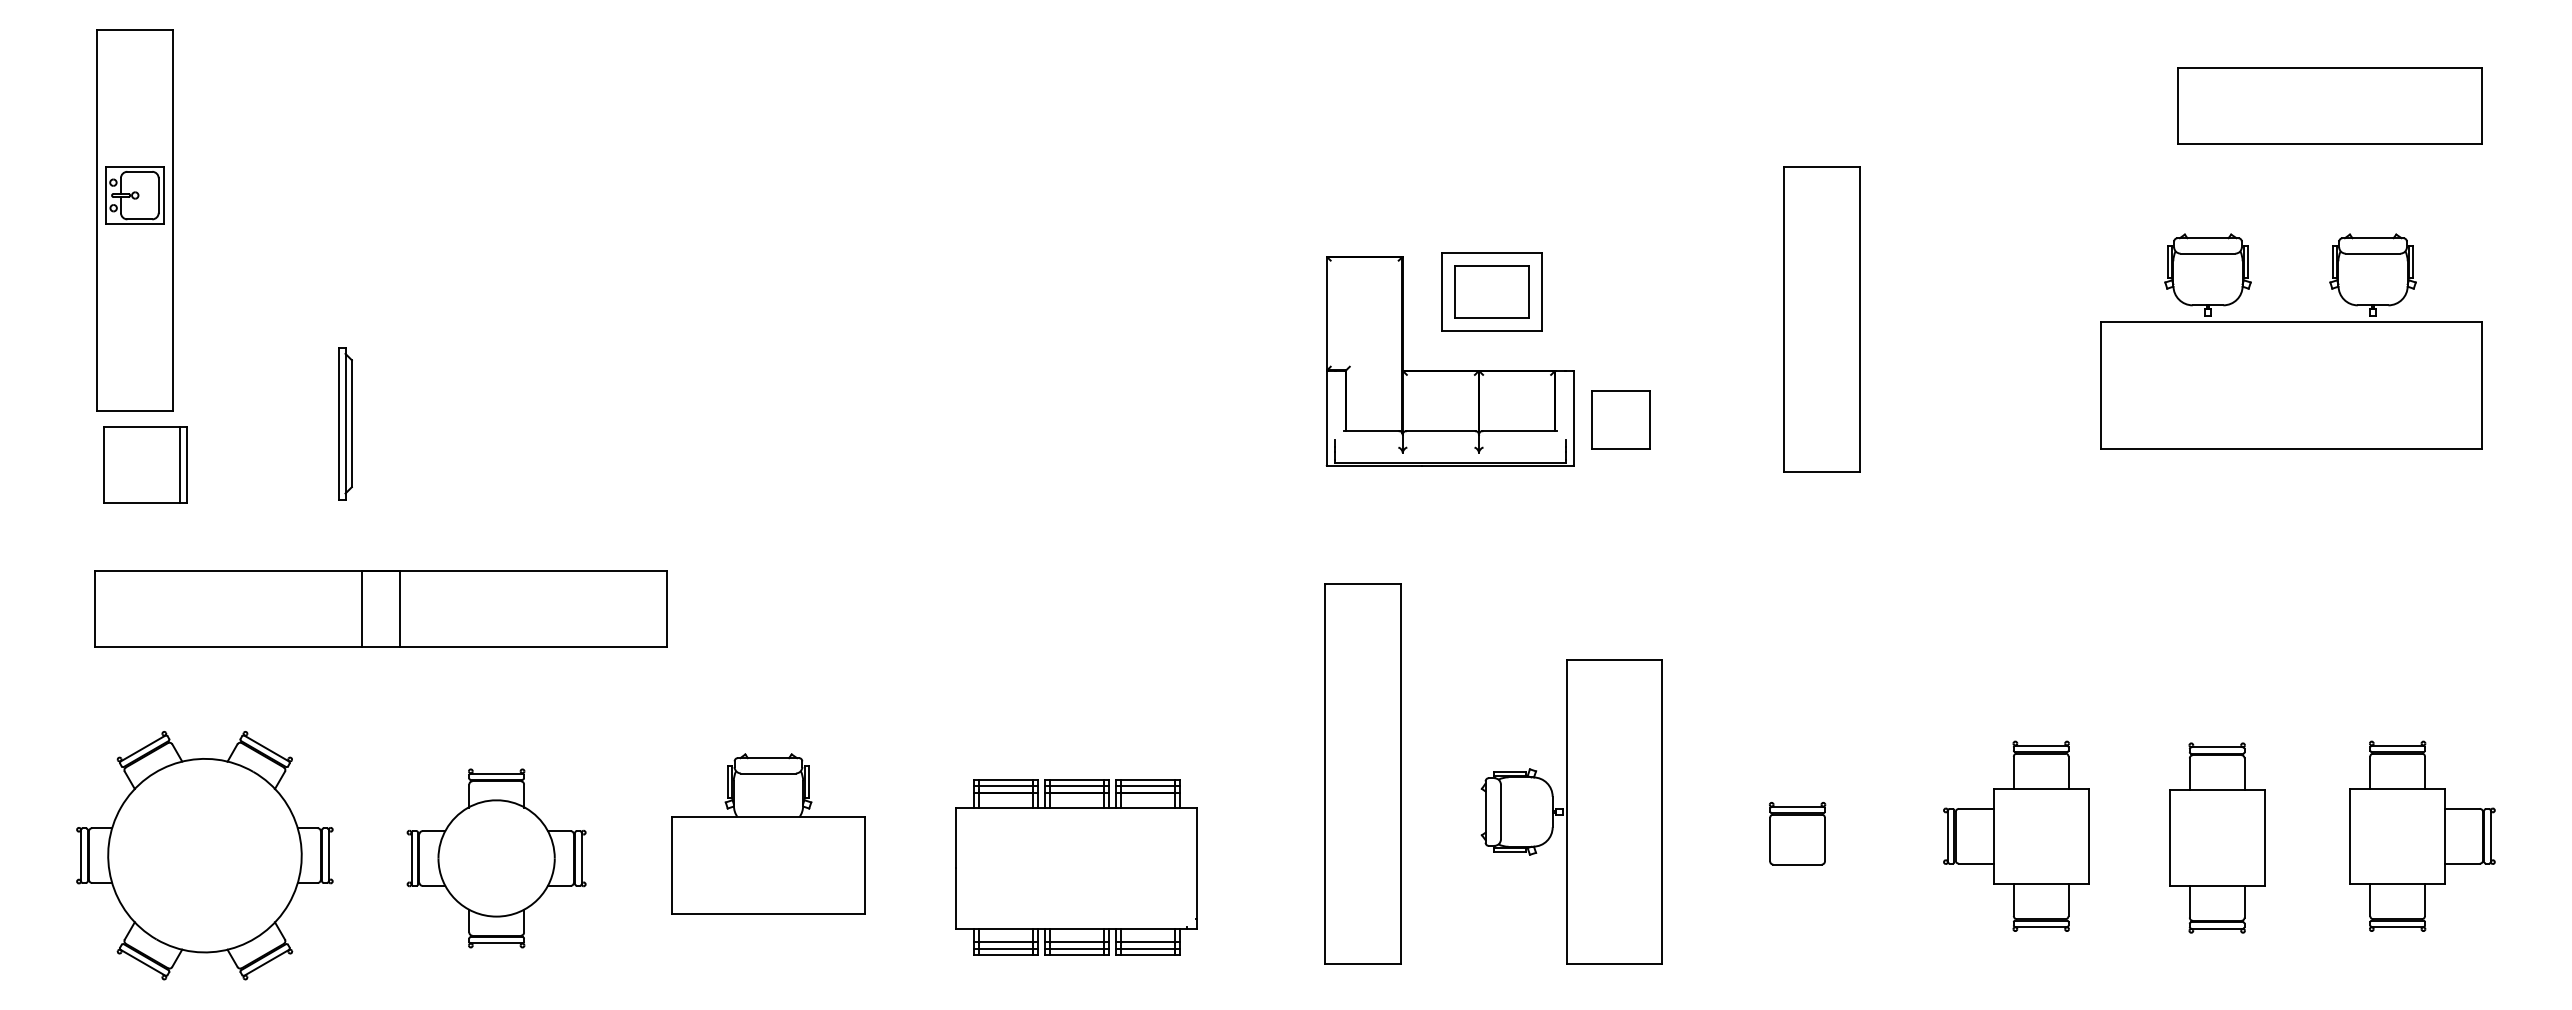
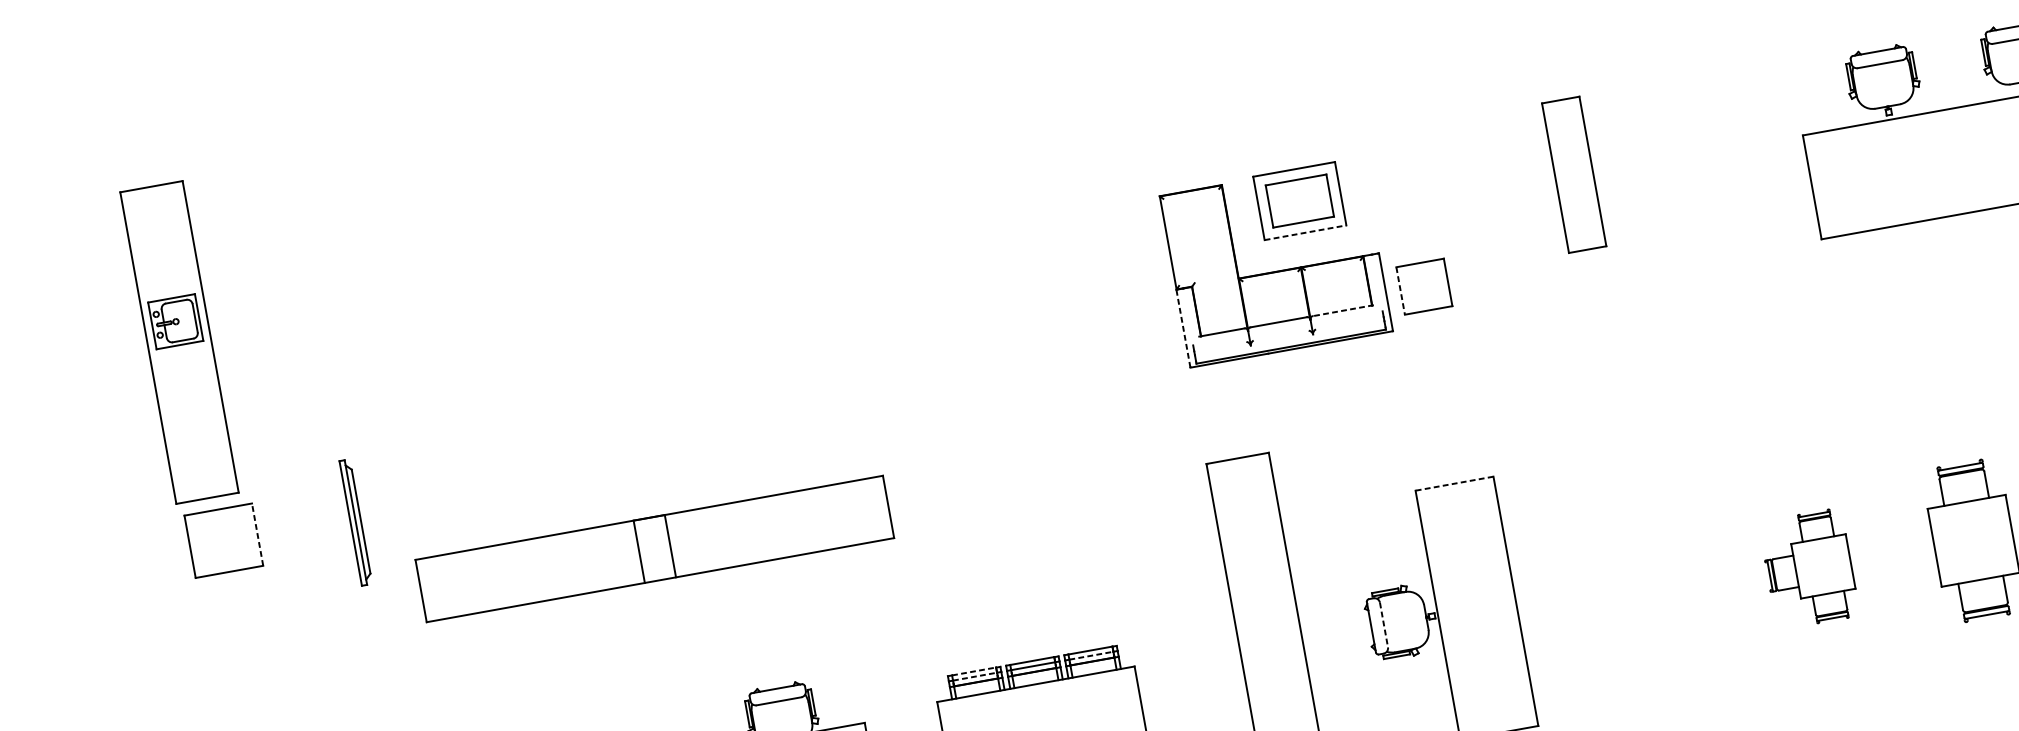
part: (1821, 319) -> (1573, 174), size x0.6
line: (1491, 330) -> (1305, 232), solid -> dashed
line: (1326, 418) -> (1183, 328), solid -> dashed
line: (1591, 420) -> (1400, 291), solid -> dashed
part: (345, 423) -> (355, 522), moved
line: (1519, 431) -> (1343, 310), solid -> dashed
line: (186, 464) -> (257, 534), solid -> dashed
line: (180, 465) -> (252, 535), removed
part: (380, 608) -> (654, 548), moved
line: (1614, 659) -> (1454, 483), solid -> dashed
line: (1005, 779) -> (973, 671), solid -> dashed
line: (1005, 786) -> (974, 677), solid -> dashed
line: (1148, 786) -> (1091, 656), solid -> dashed
line: (1501, 812) -> (1384, 625), solid -> dashed
part: (1797, 833) -> (1629, 598), removed
part: (2016, 835) -> (1809, 568), size x0.7

